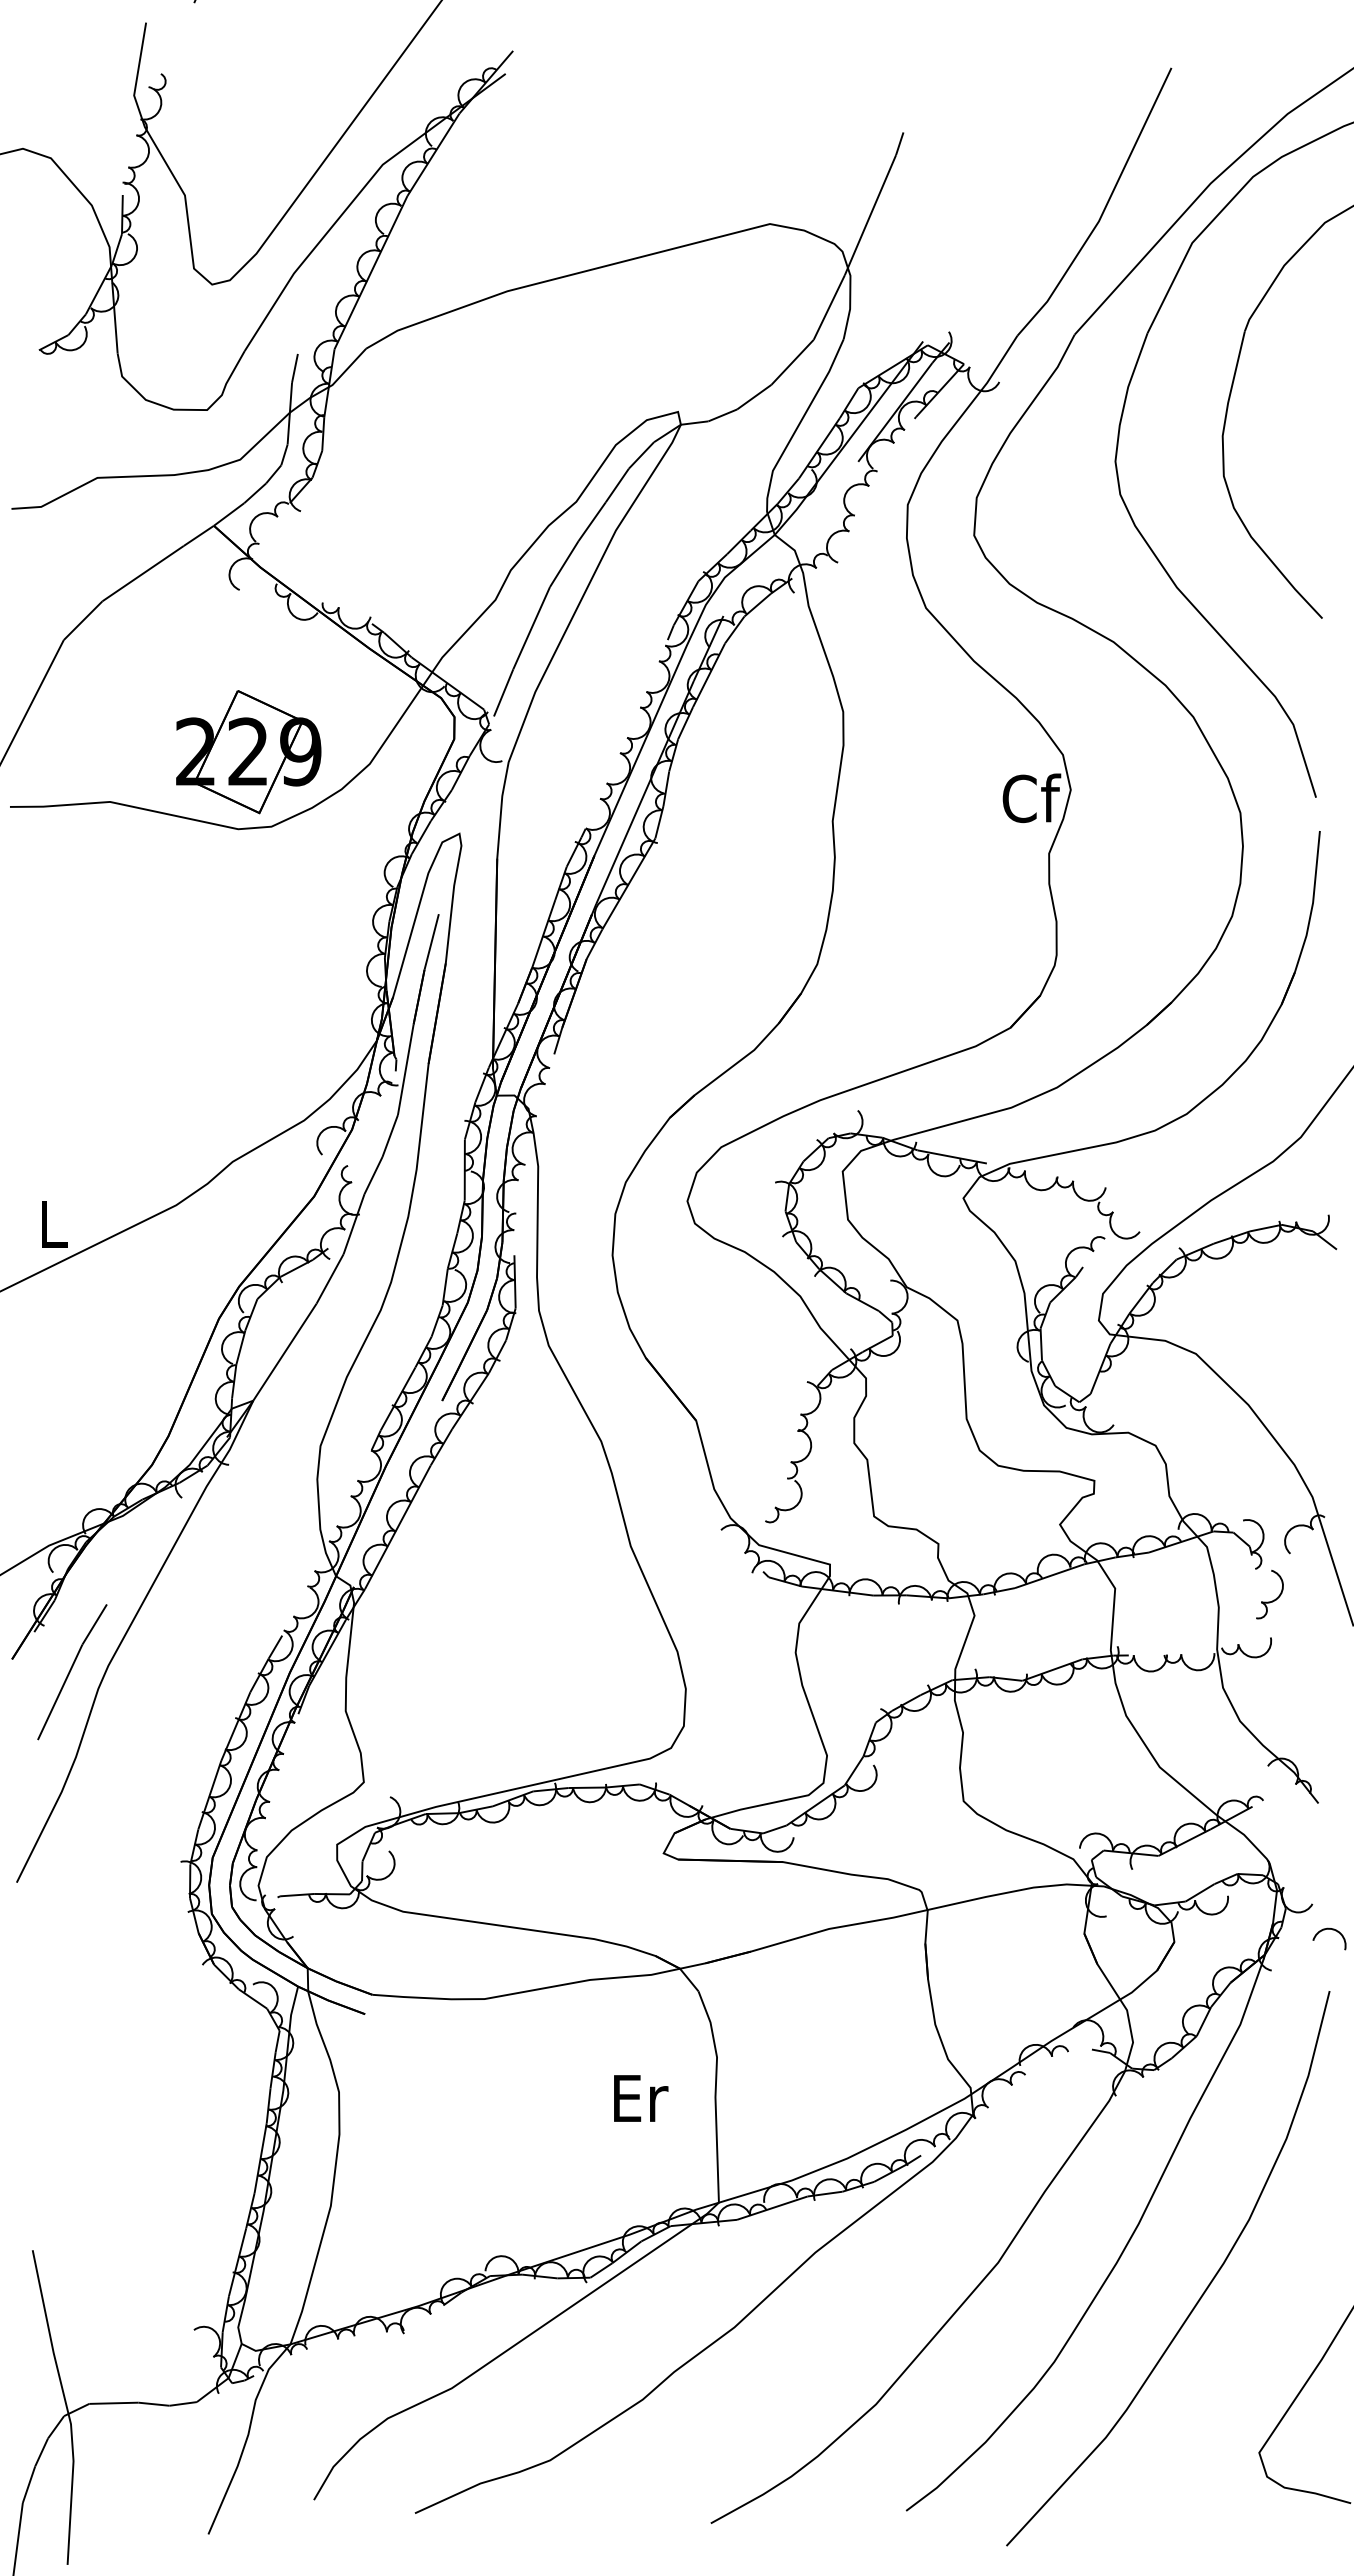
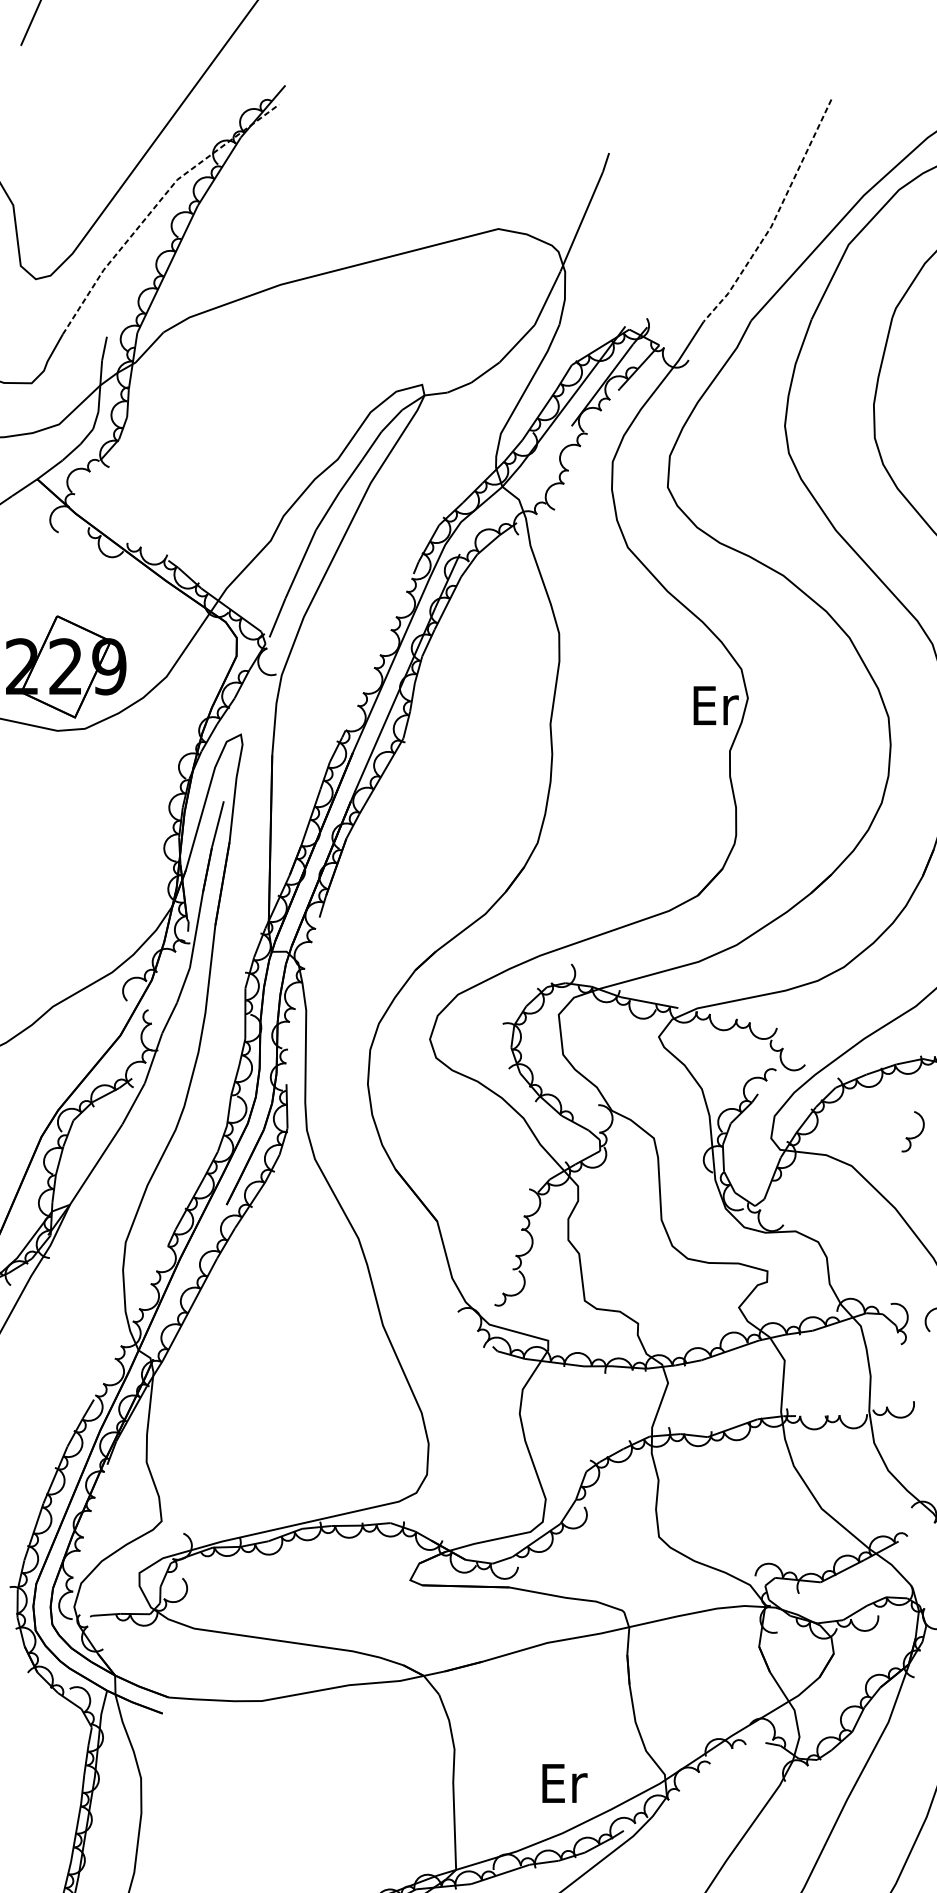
line: (357, 195) -> (156, 205), solid -> dashed
line: (1104, 209) -> (775, 216), solid -> dashed
text: (1031, 798) -> (715, 705), Cf -> Er
part: (1273, 1599) -> (916, 1135), moved
text: (641, 2098) -> (565, 1783), moved

